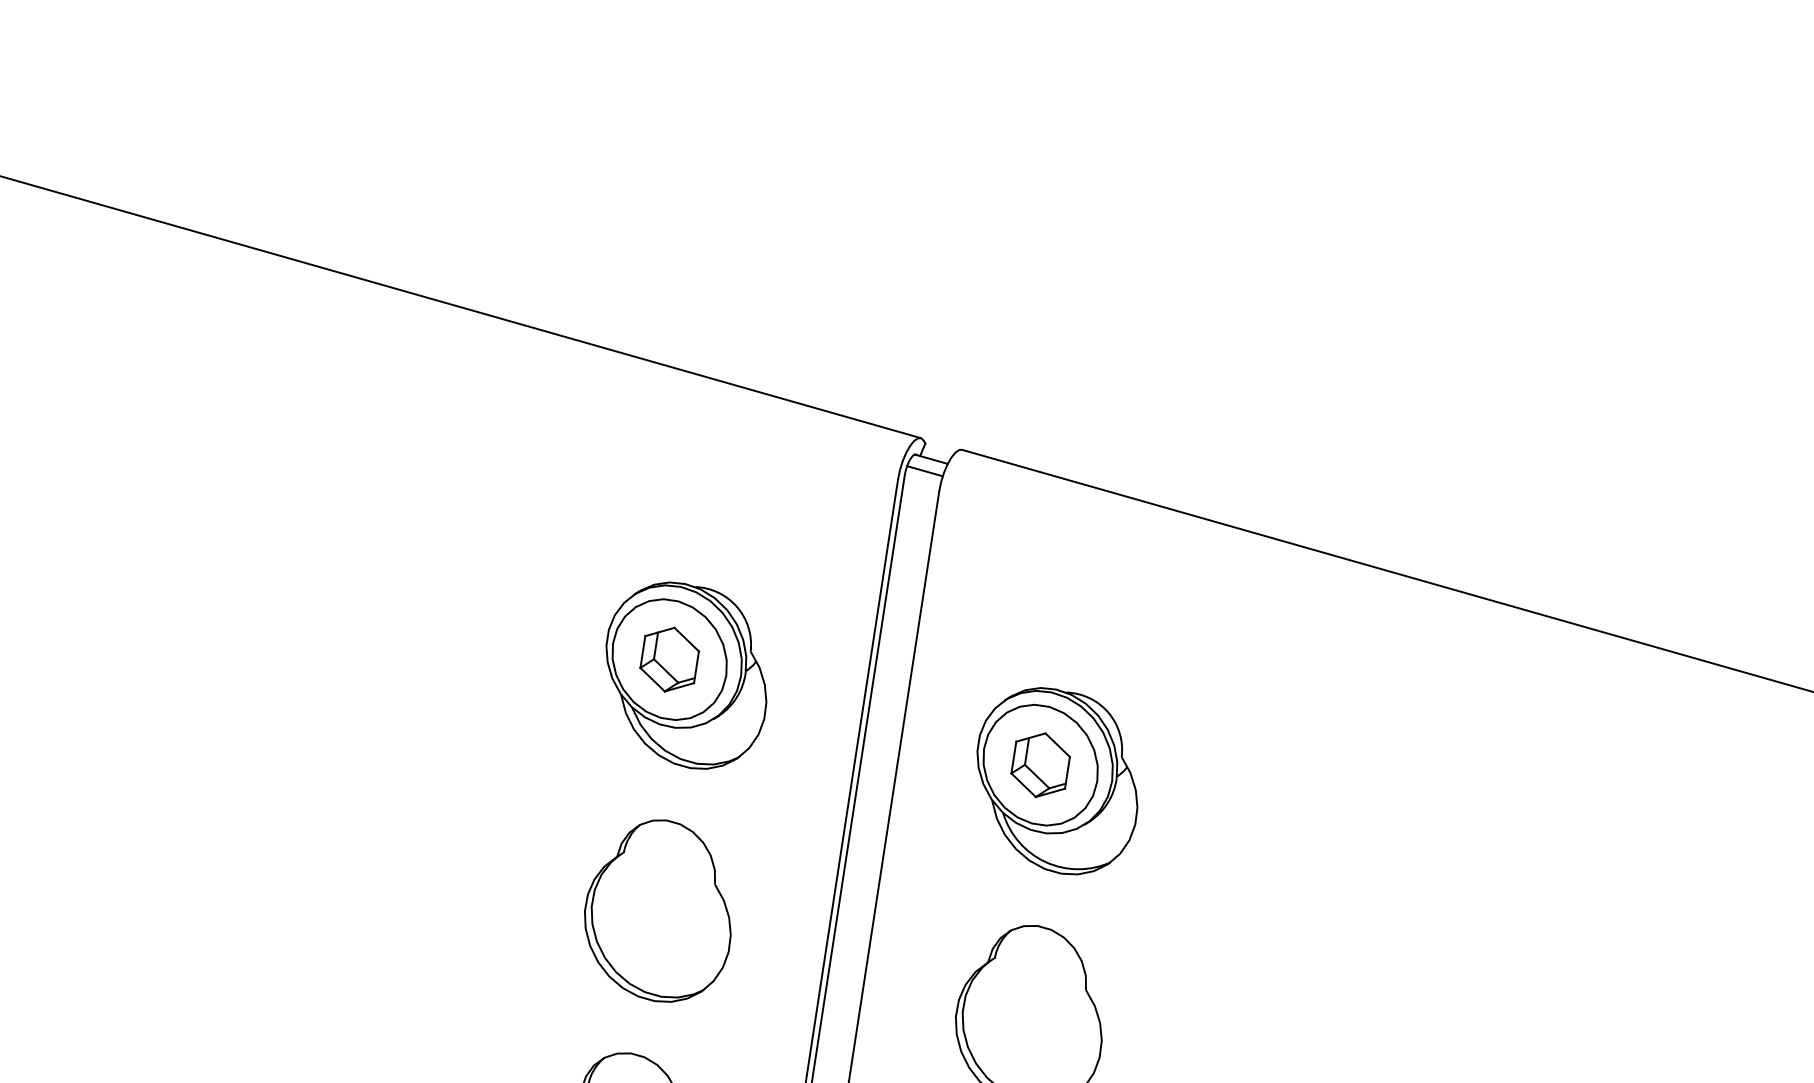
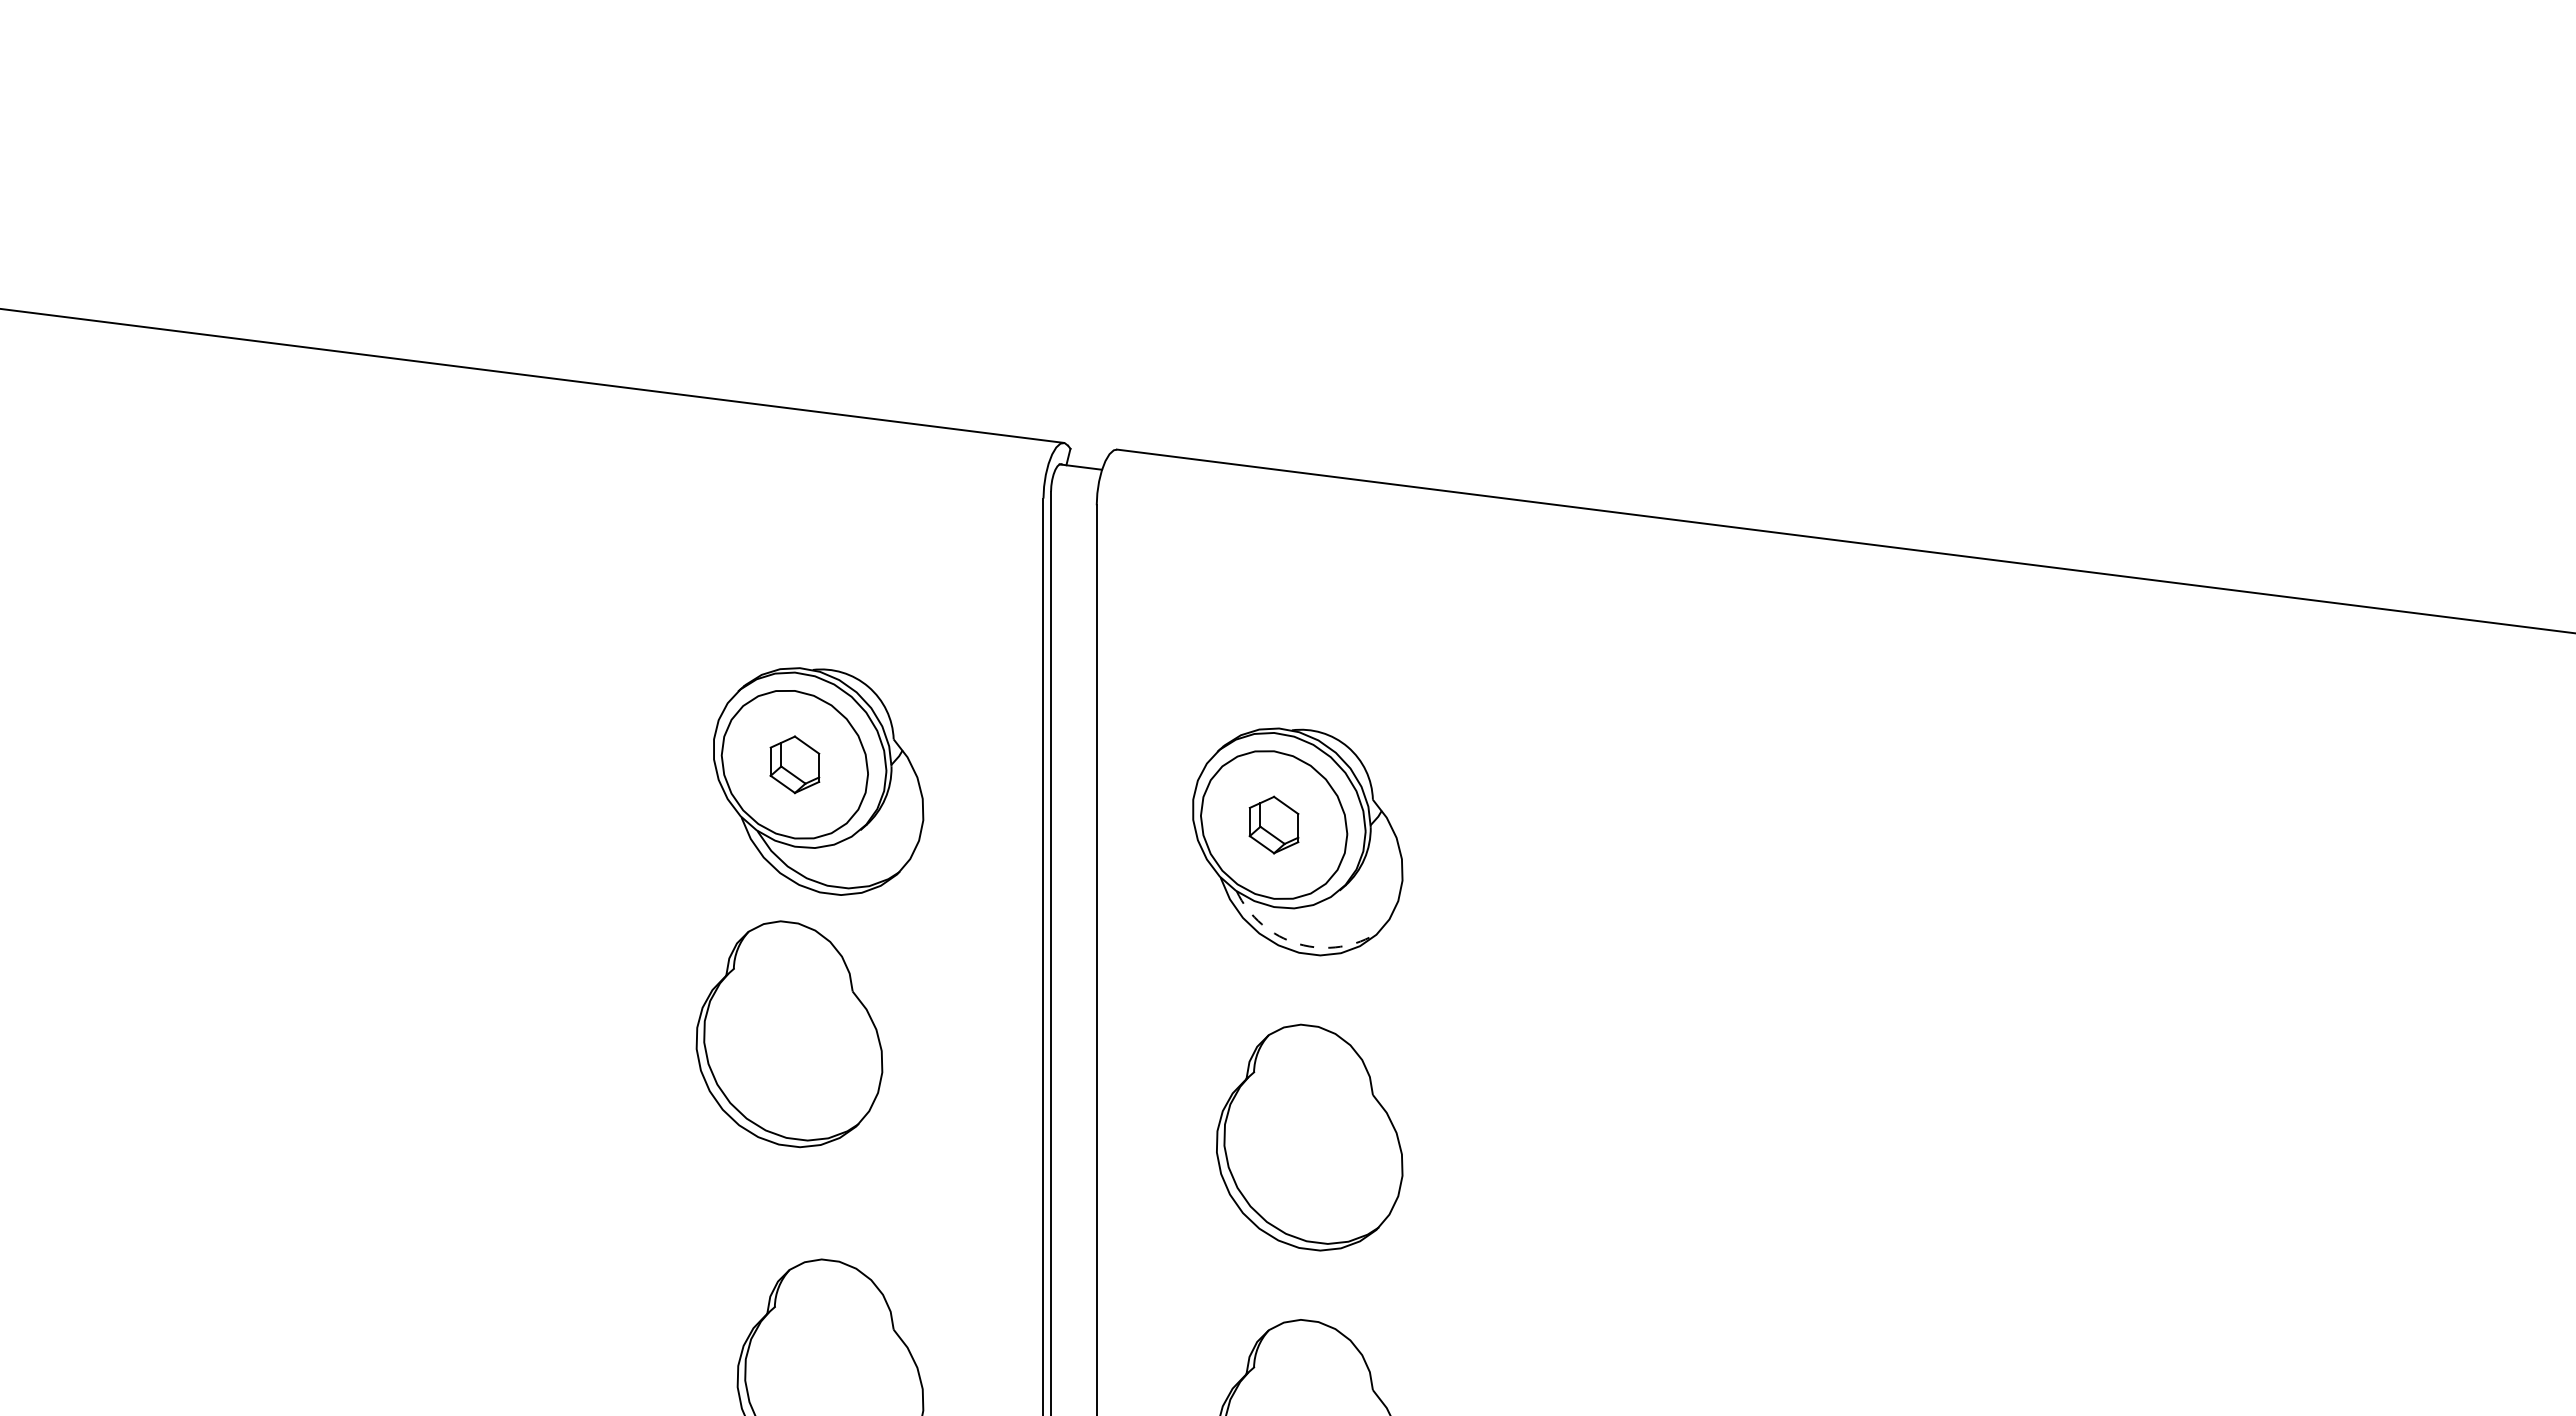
line: (925, 471) -> (1075, 483), removed
part: (669, 659) -> (794, 764), size x0.7
part: (1040, 764) -> (1273, 824), size x0.7
arc: (1045, 862) -> (1298, 944), solid -> dashed
part: (659, 910) -> (789, 1034), moved

